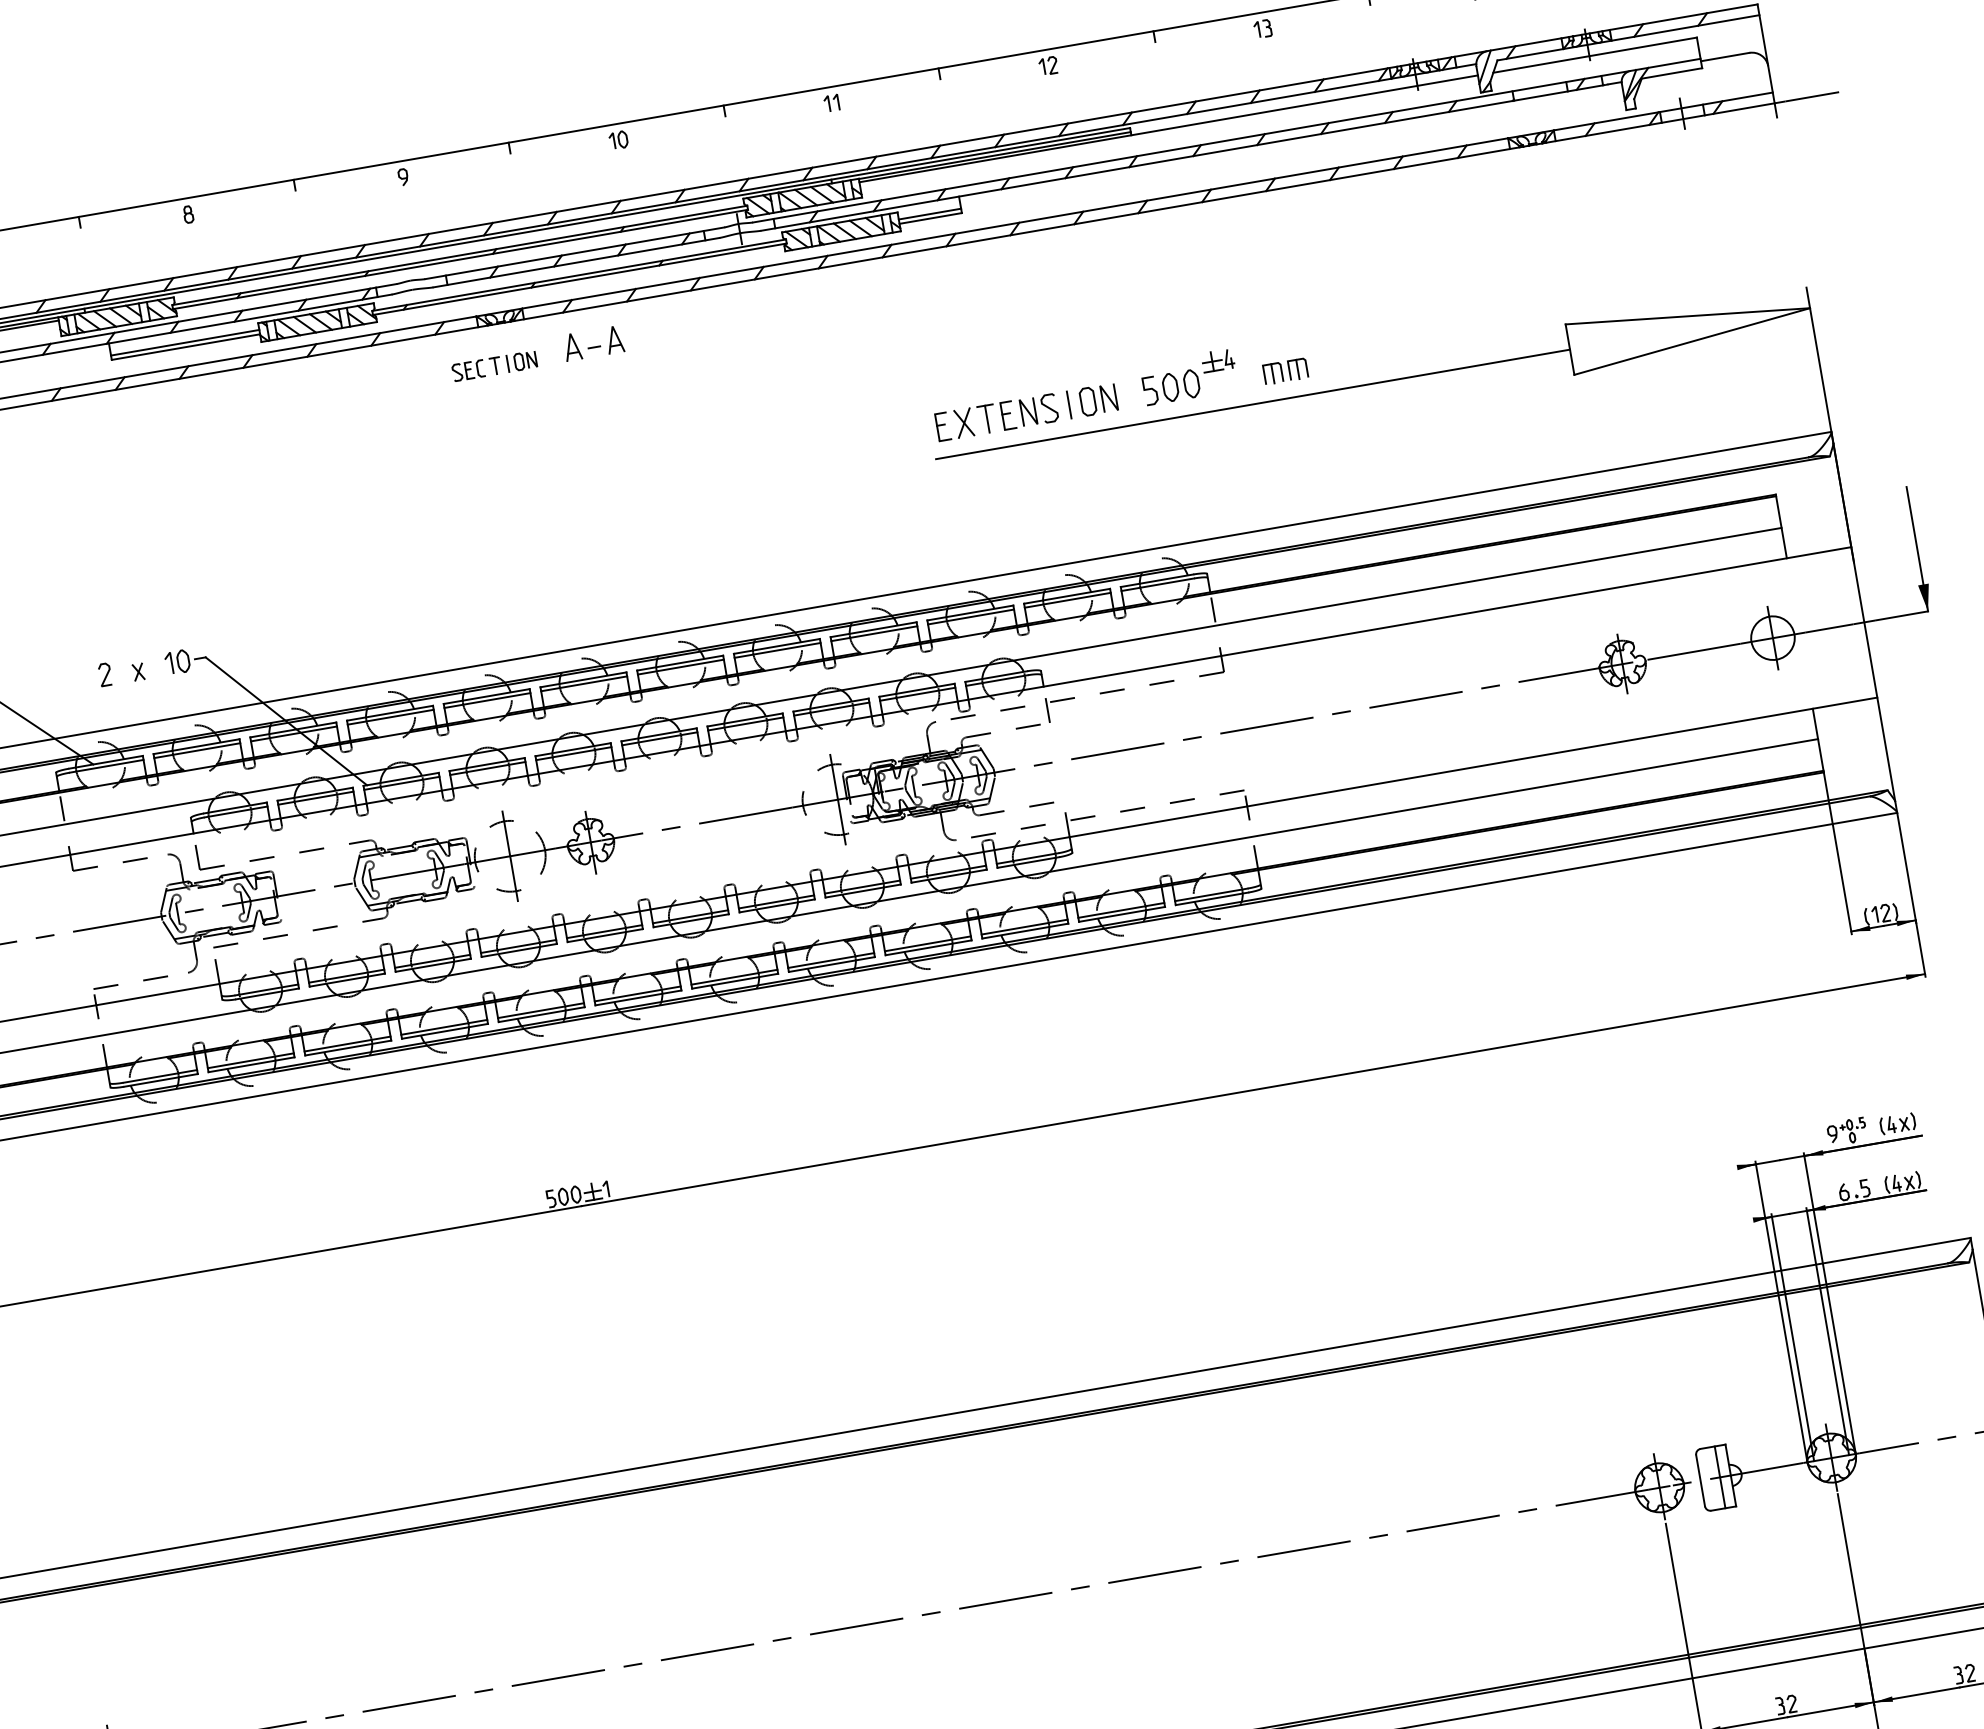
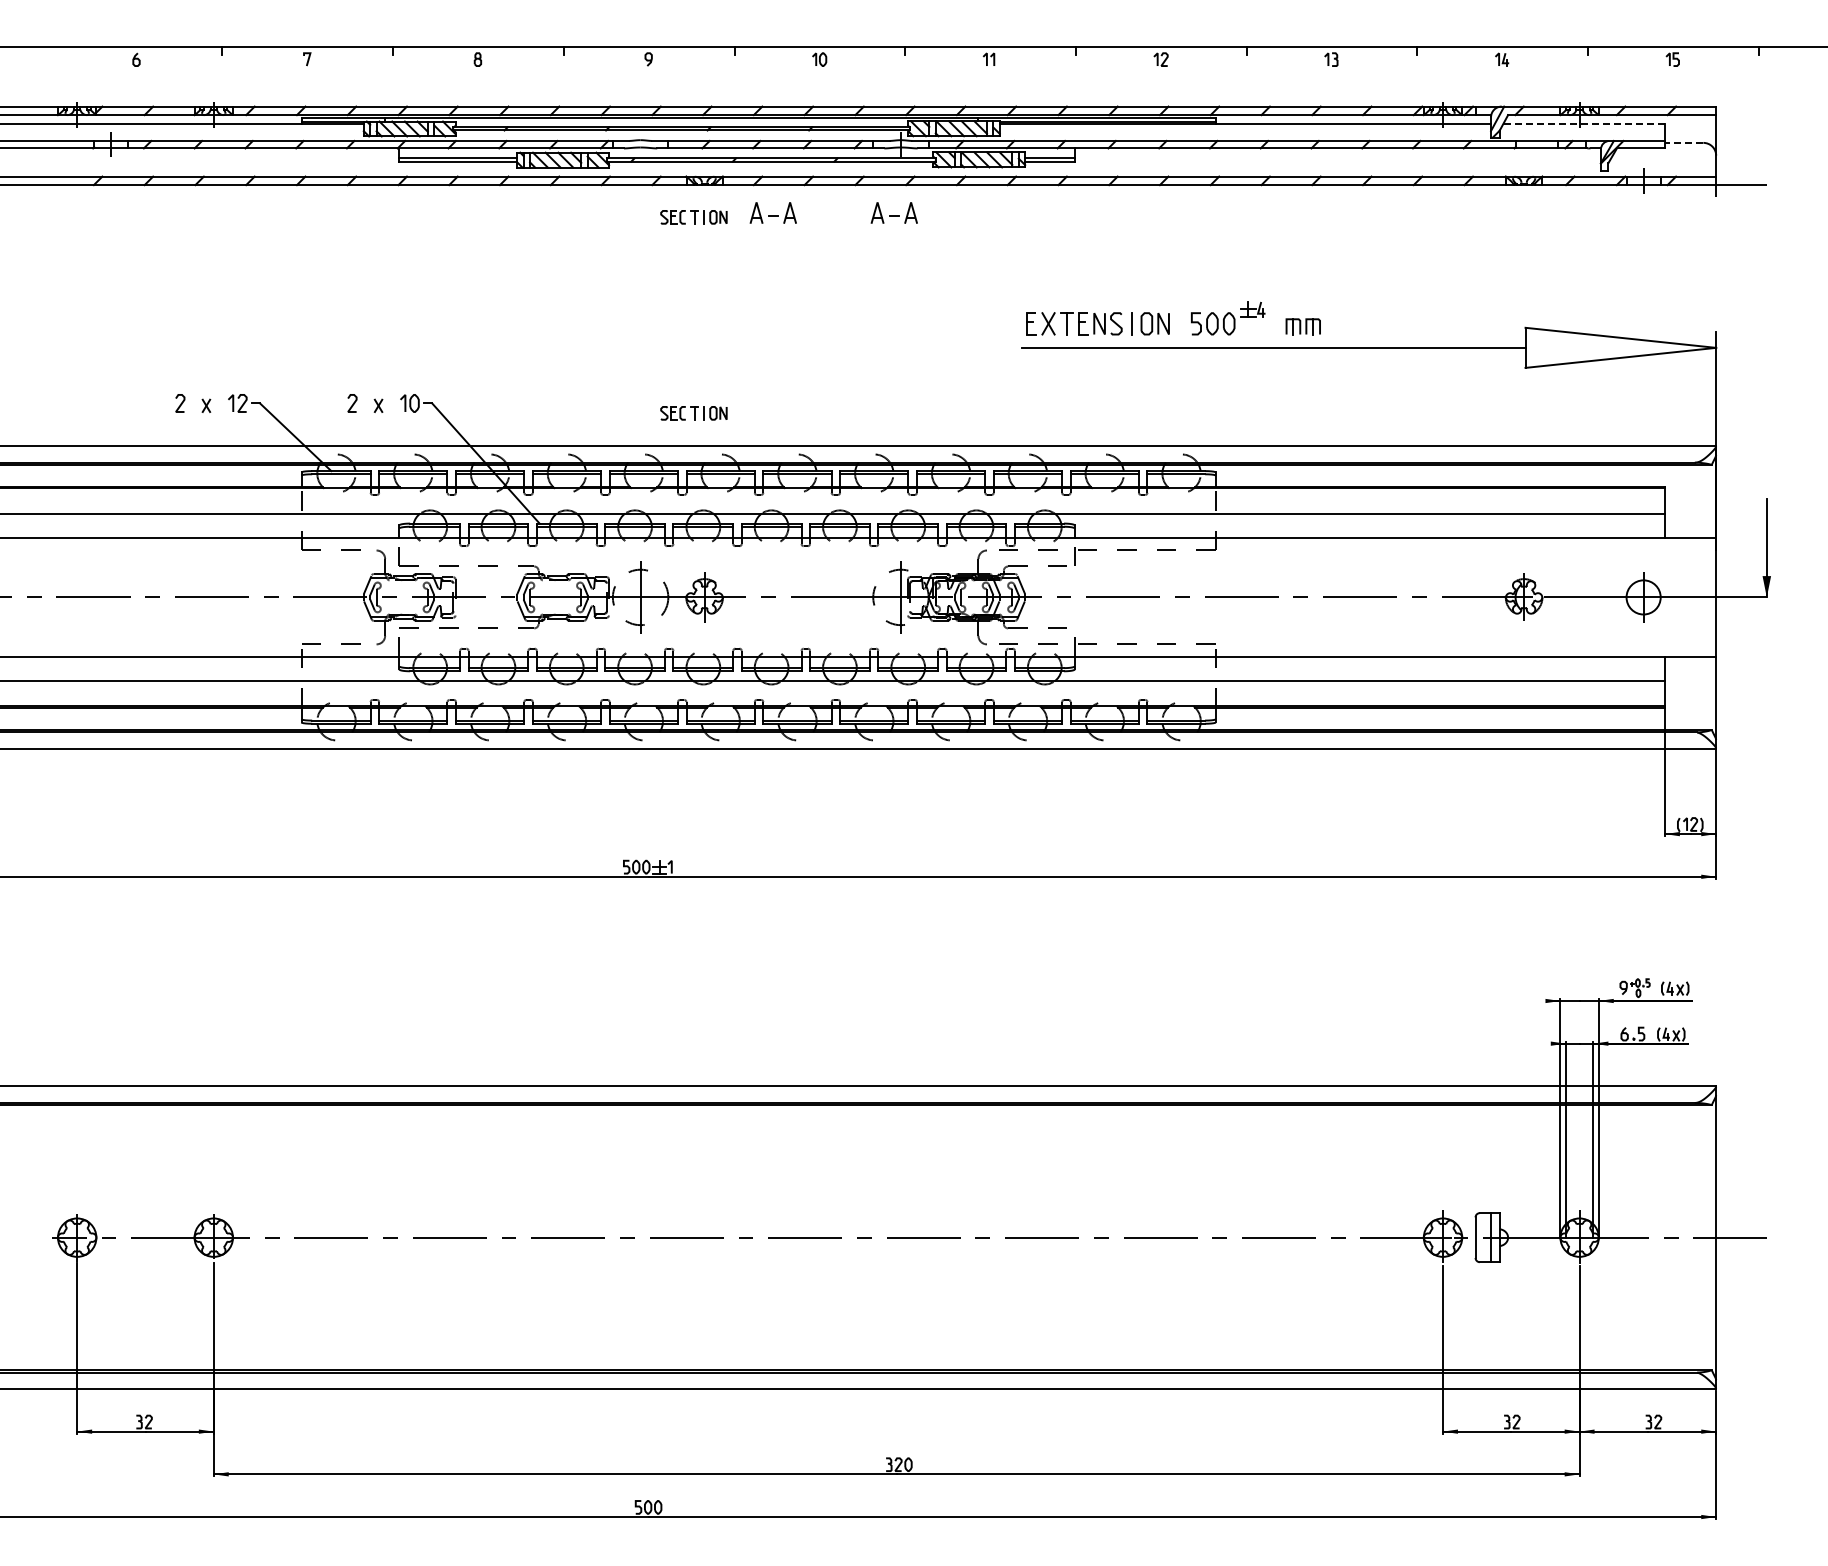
line: (1595, 55) -> (1584, 124), solid -> dashed
line: (1724, 56) -> (1683, 142), solid -> dashed
part: (744, 316) -> (893, 212), added
part: (536, 613) -> (693, 413), added

